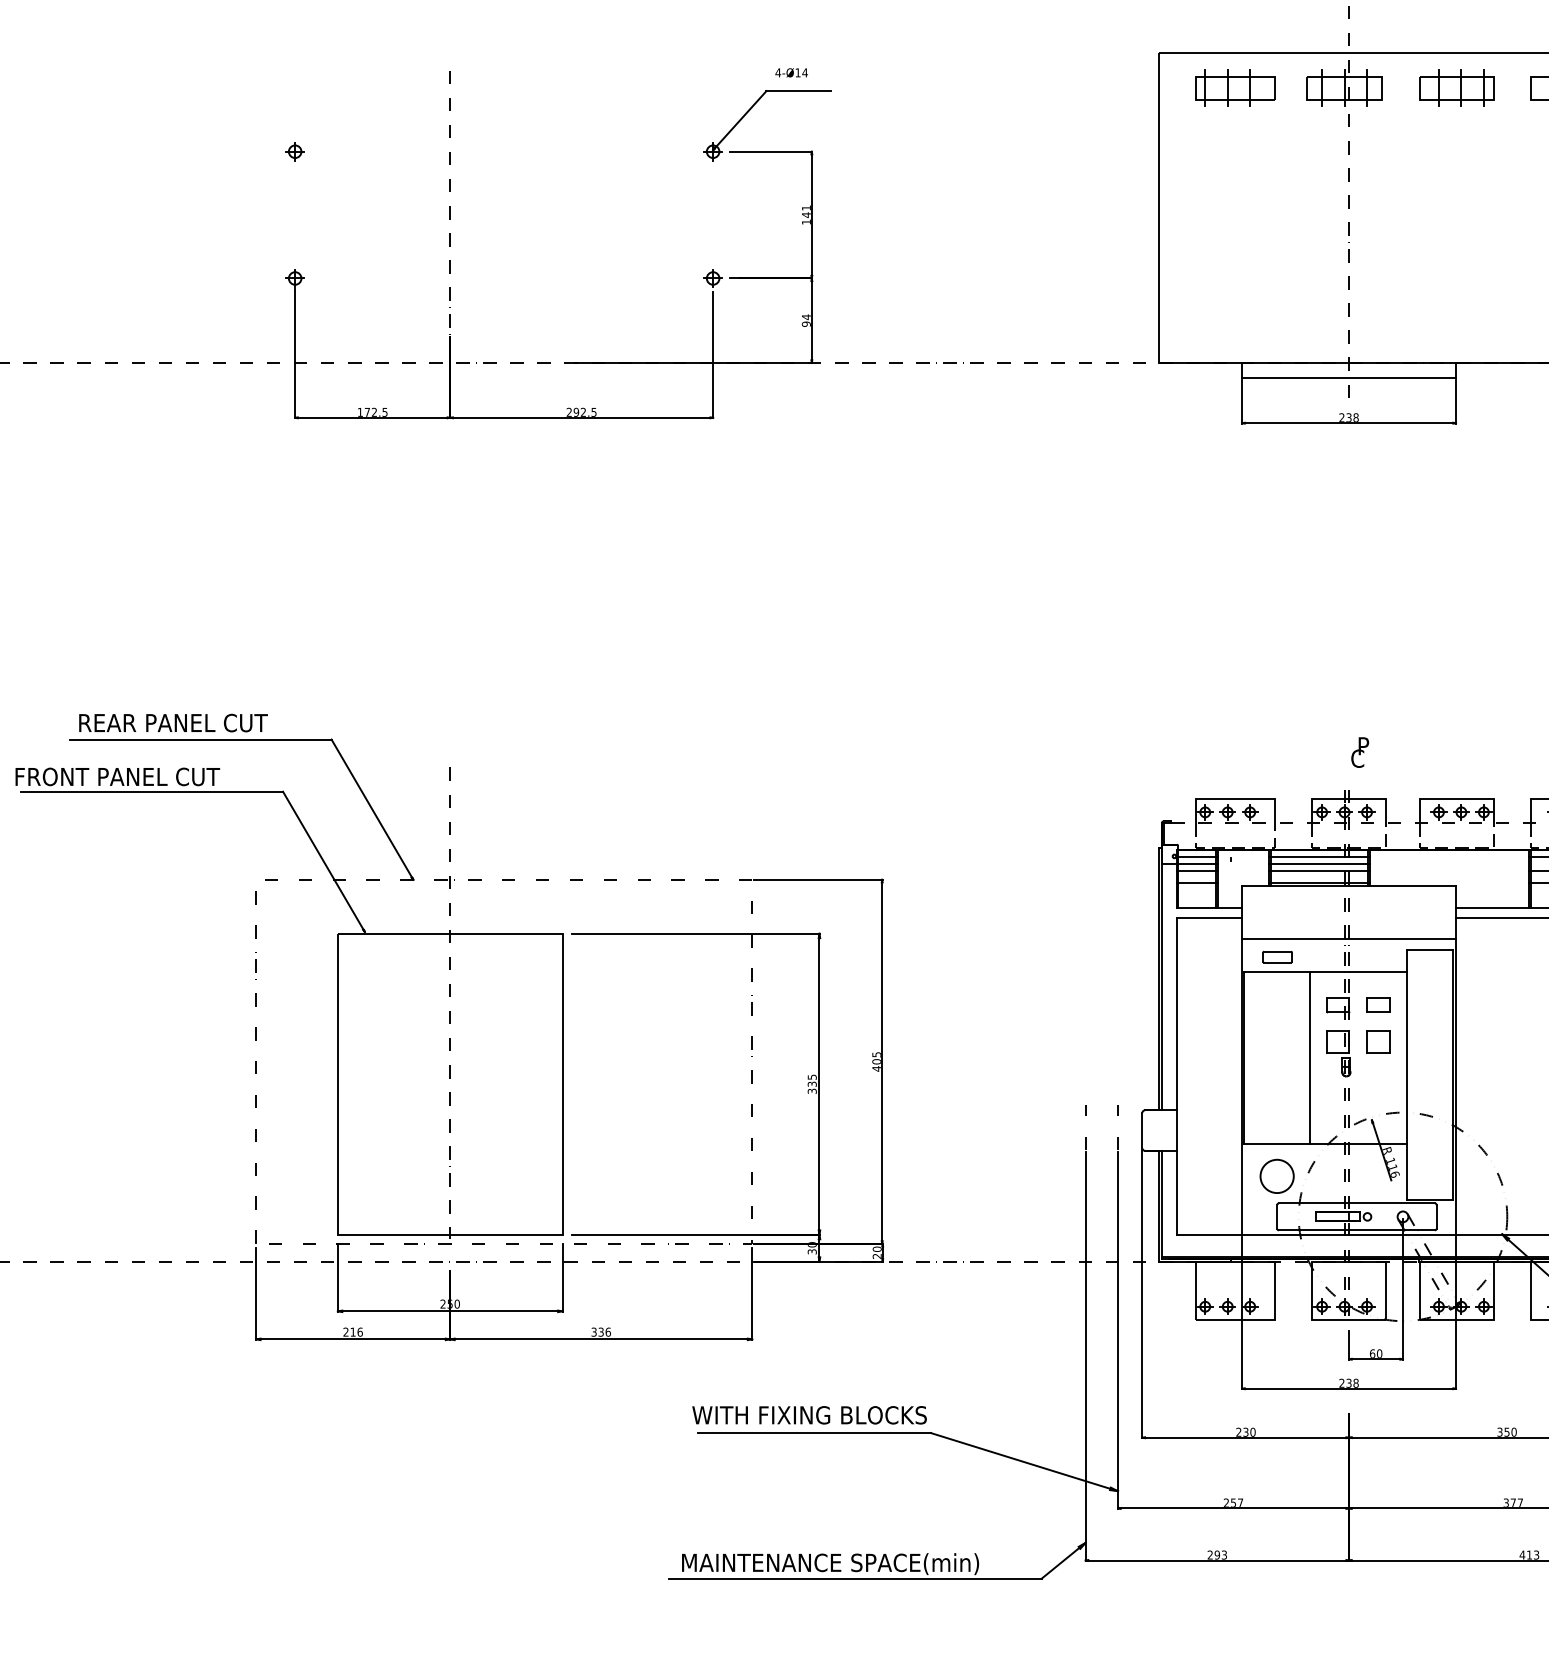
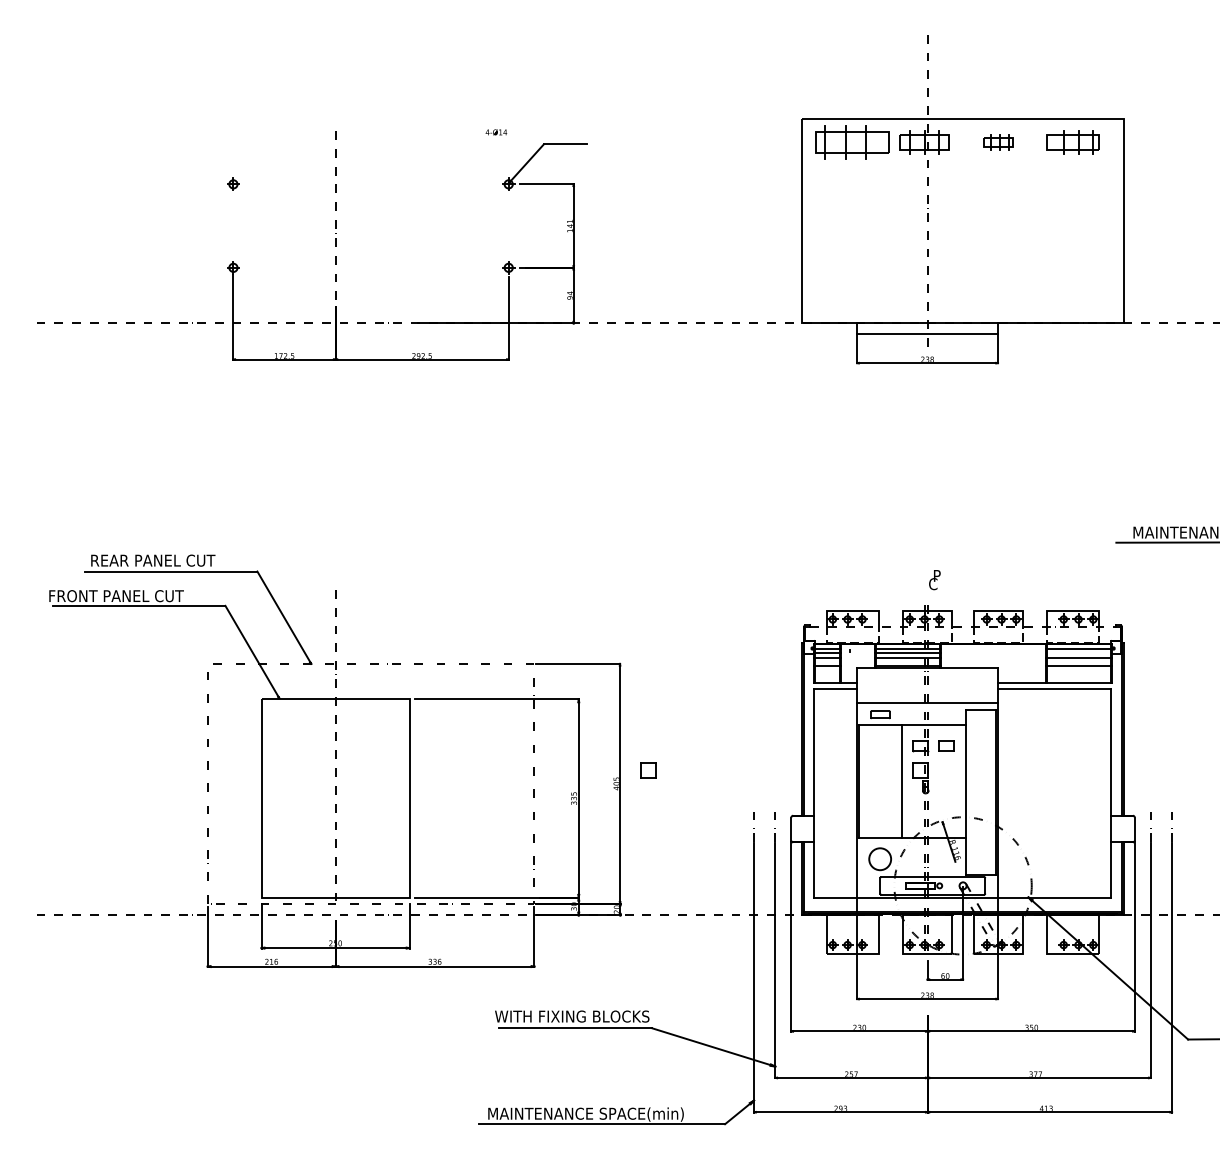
text: (791, 72) -> (496, 132), moved
part: (1235, 88) -> (852, 142), size x1.4
part: (1456, 88) -> (998, 142), size x0.6
part: (1377, 1041) -> (648, 770), moved

